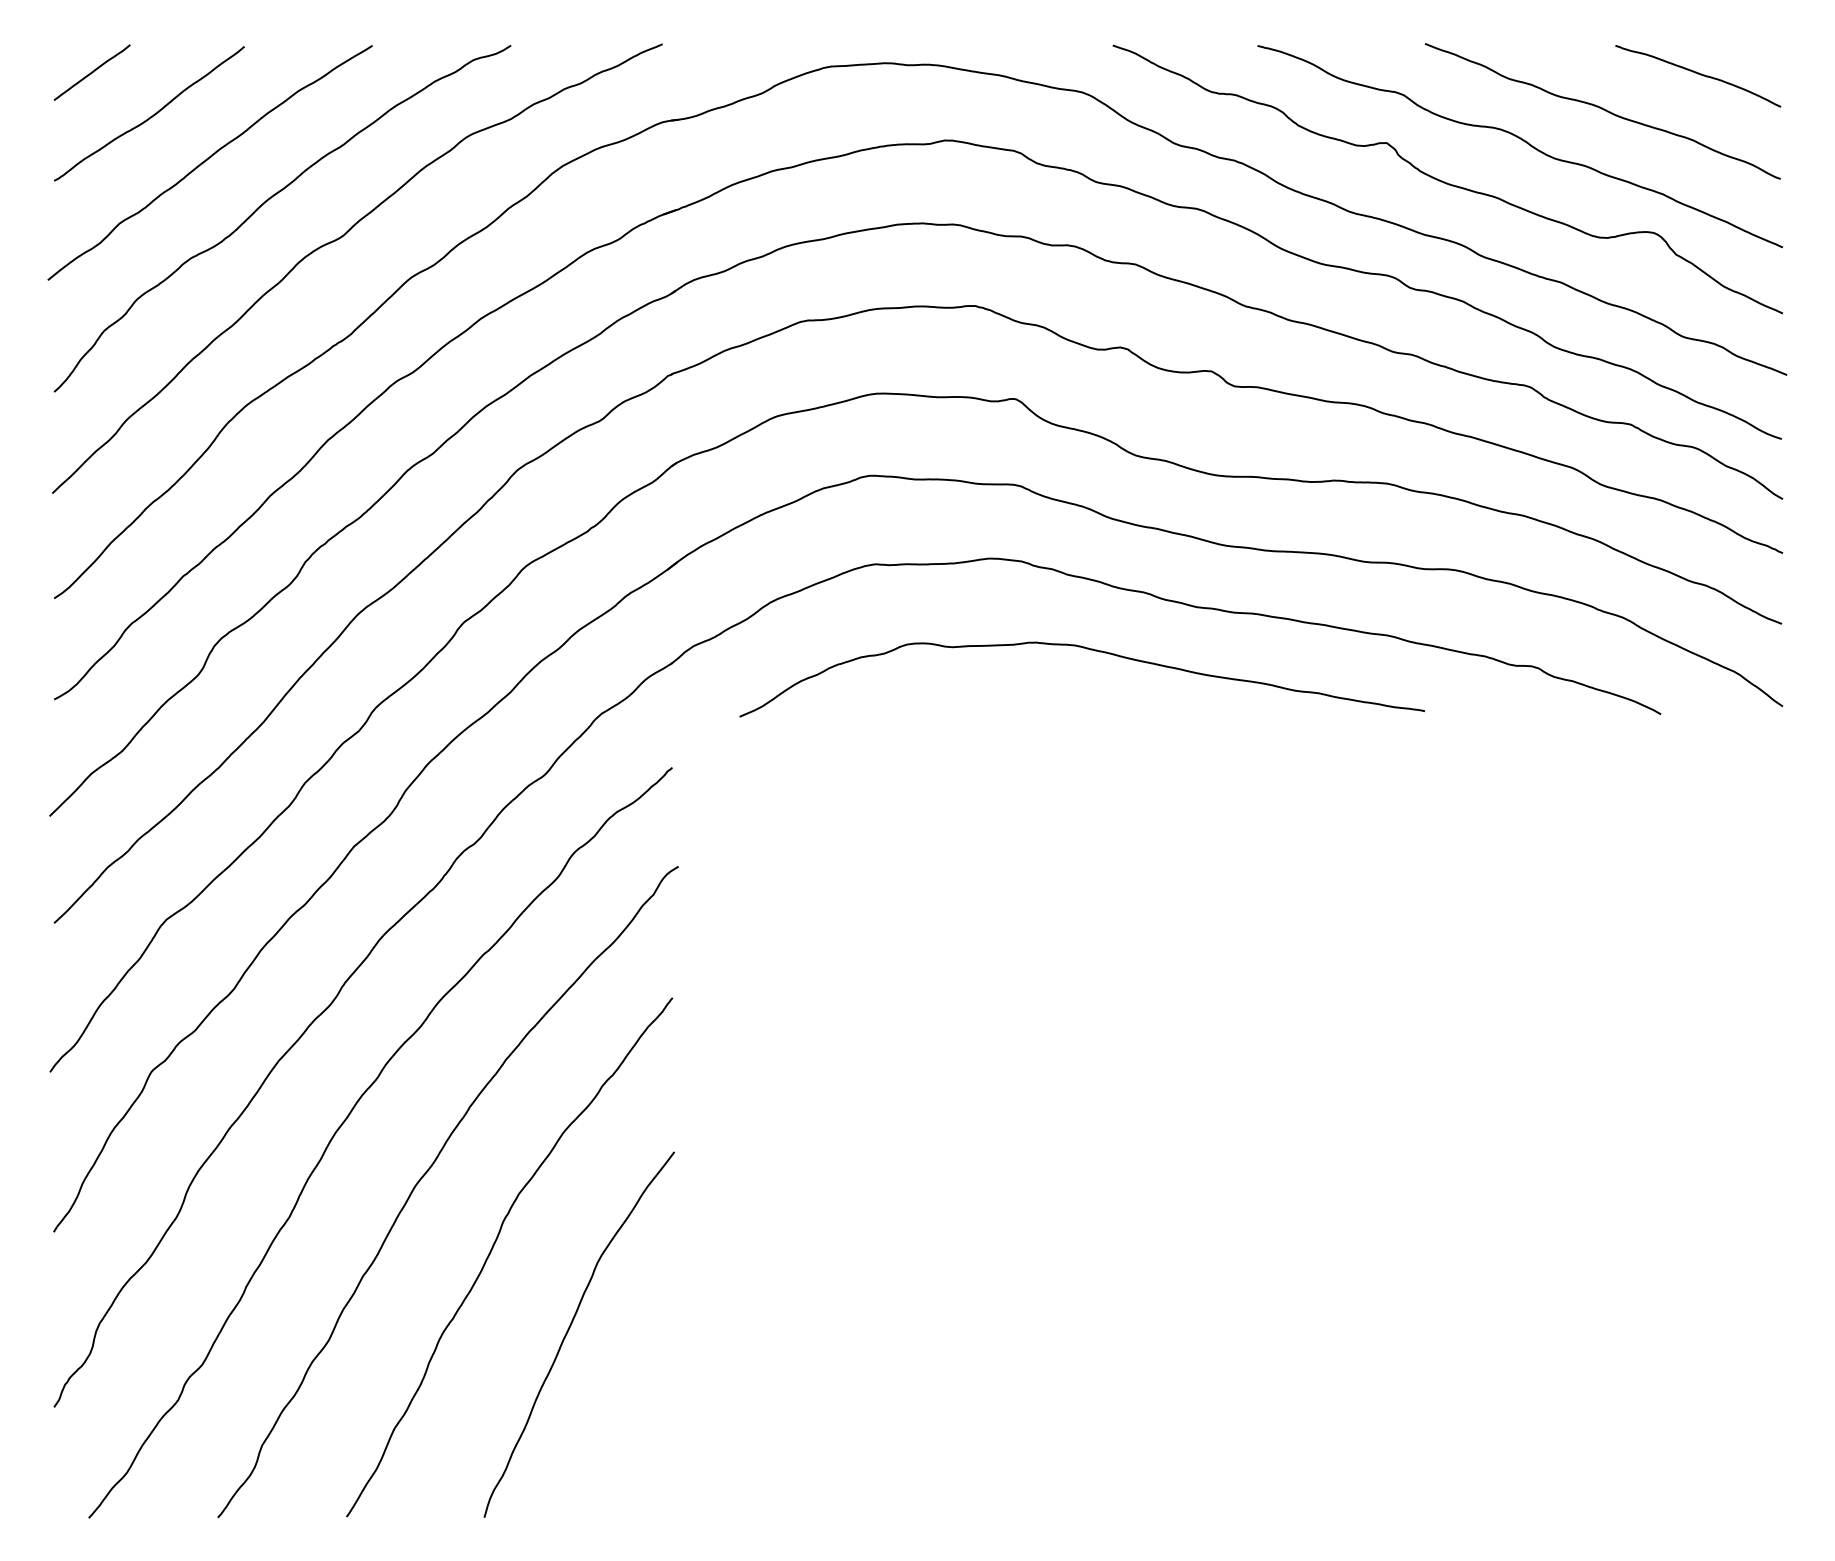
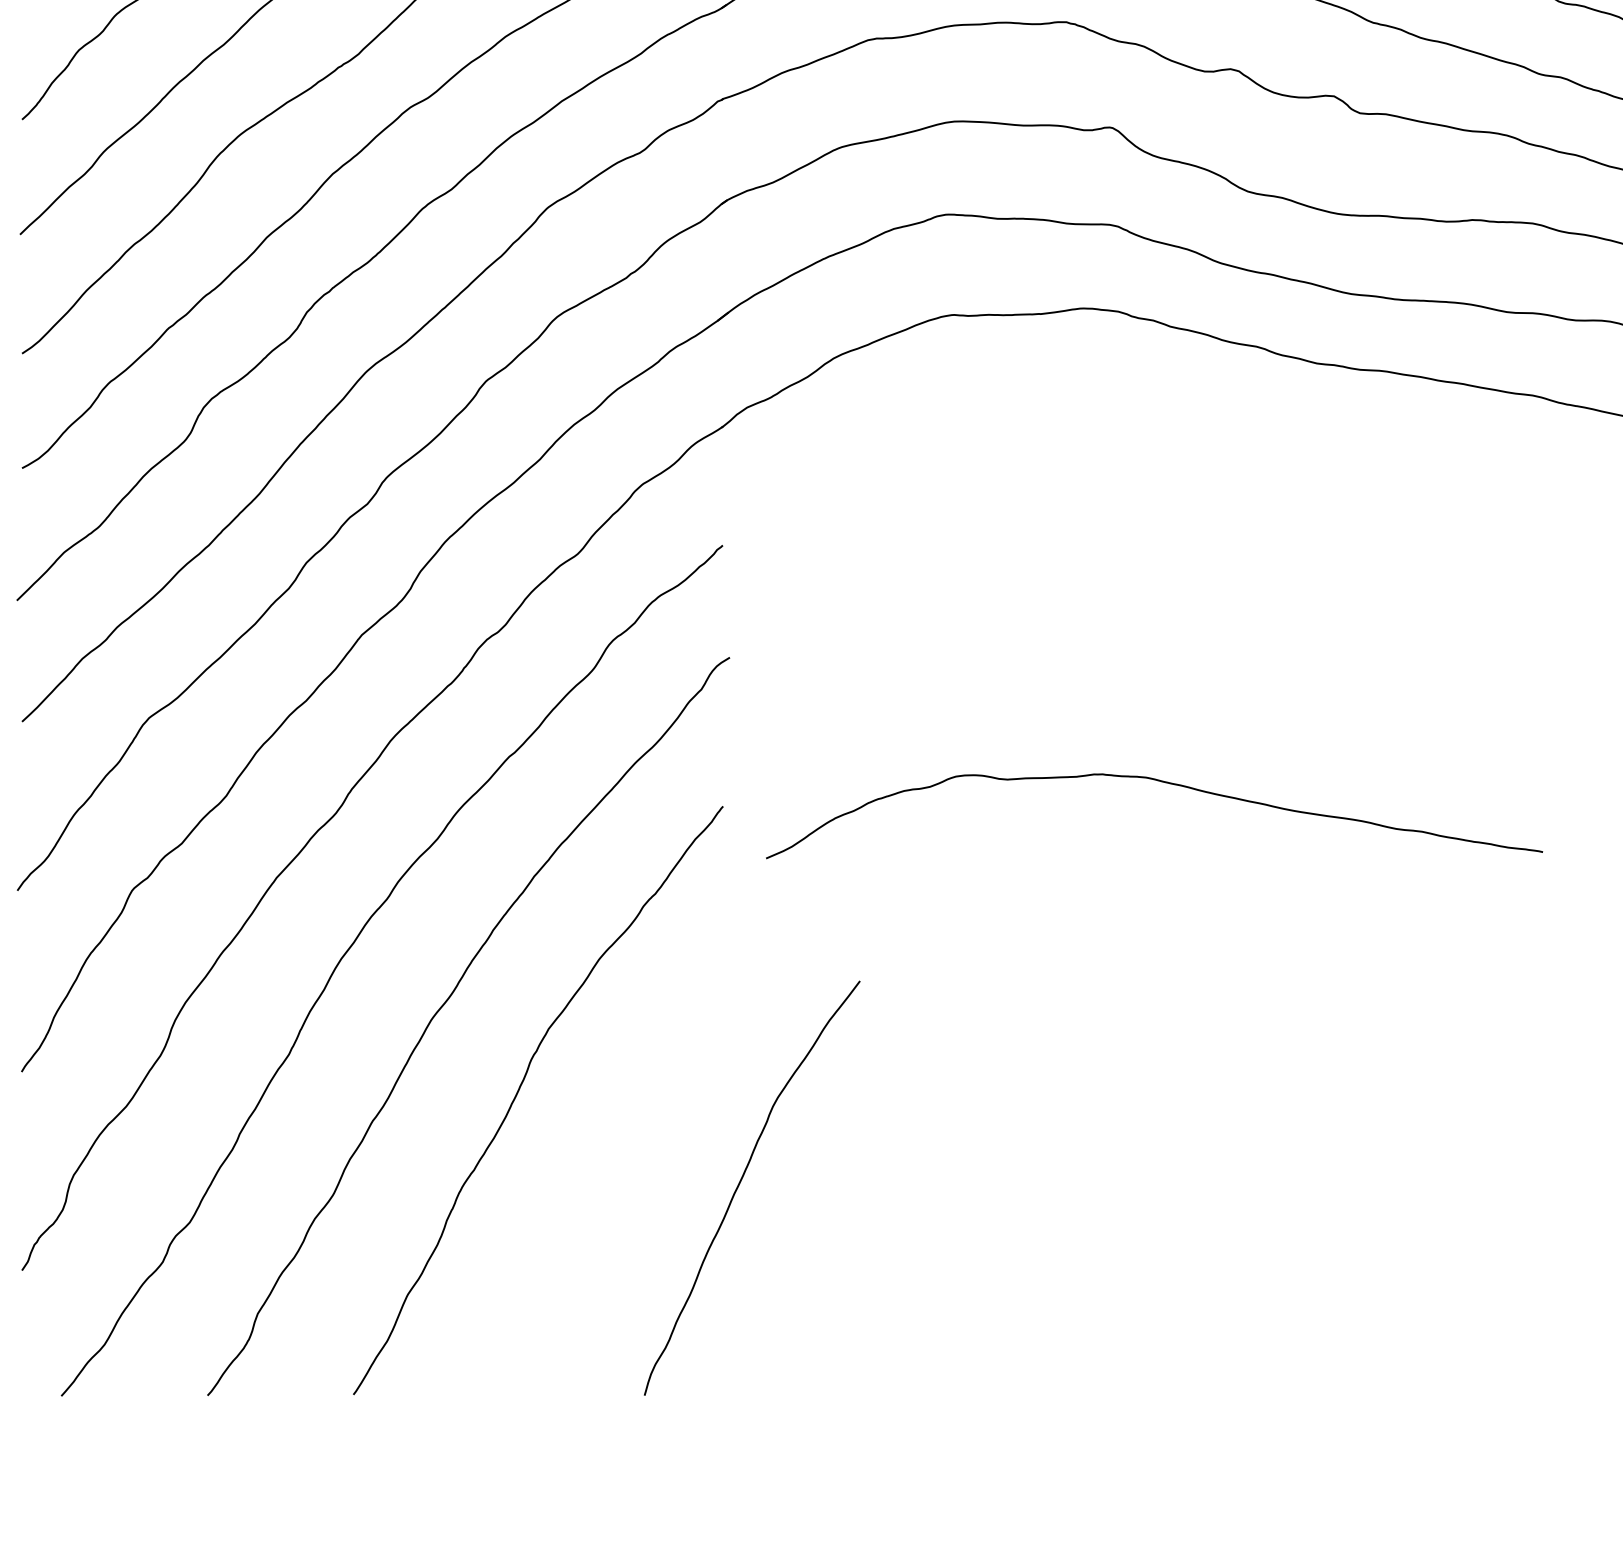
curve: (1090, 650) -> (1163, 783), moved
curve: (569, 1330) -> (741, 1183), moved

